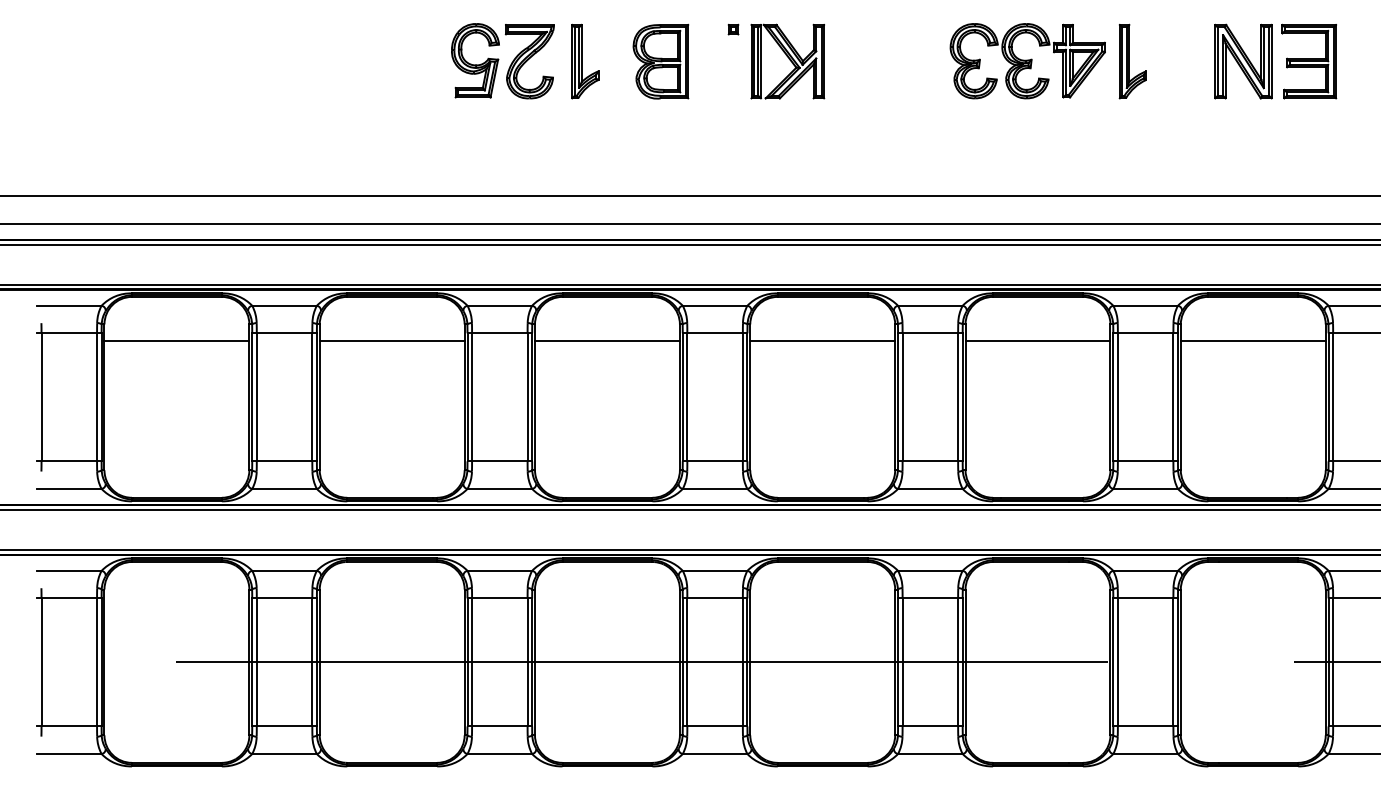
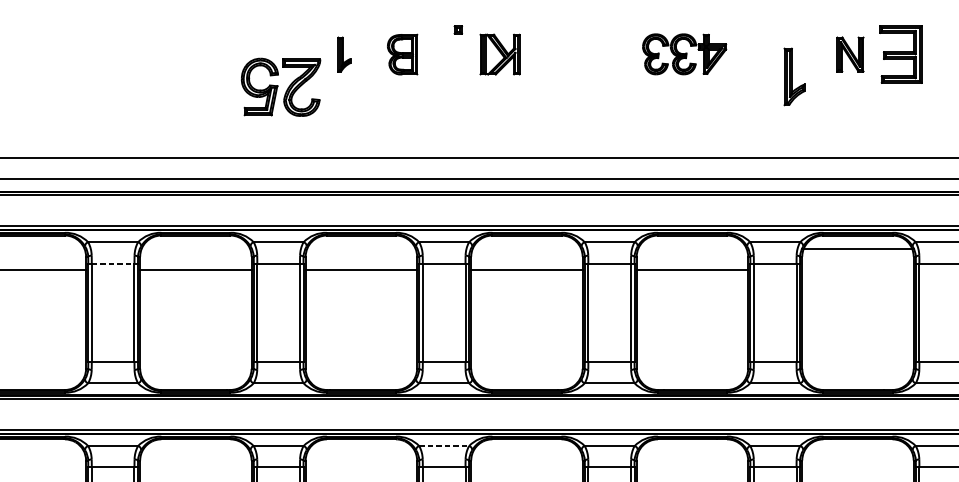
part: (502, 61) -> (280, 87), moved
part: (585, 61) -> (344, 54), size x0.6
part: (660, 61) -> (402, 54), size x0.7
part: (787, 61) -> (499, 54), size x0.7
part: (1027, 61) -> (684, 54), size x0.7
part: (1132, 61) -> (794, 76), moved
part: (1243, 61) -> (850, 54), size x0.6
line: (284, 333) -> (113, 263), solid -> dashed
line: (1252, 341) -> (857, 249), moved
line: (715, 570) -> (444, 445), solid -> dashed

